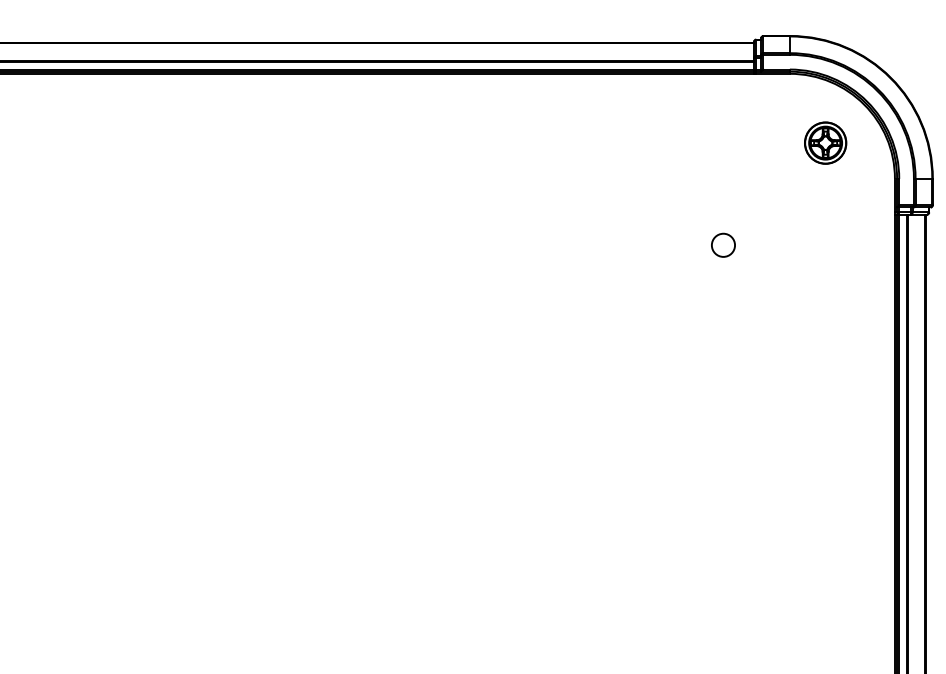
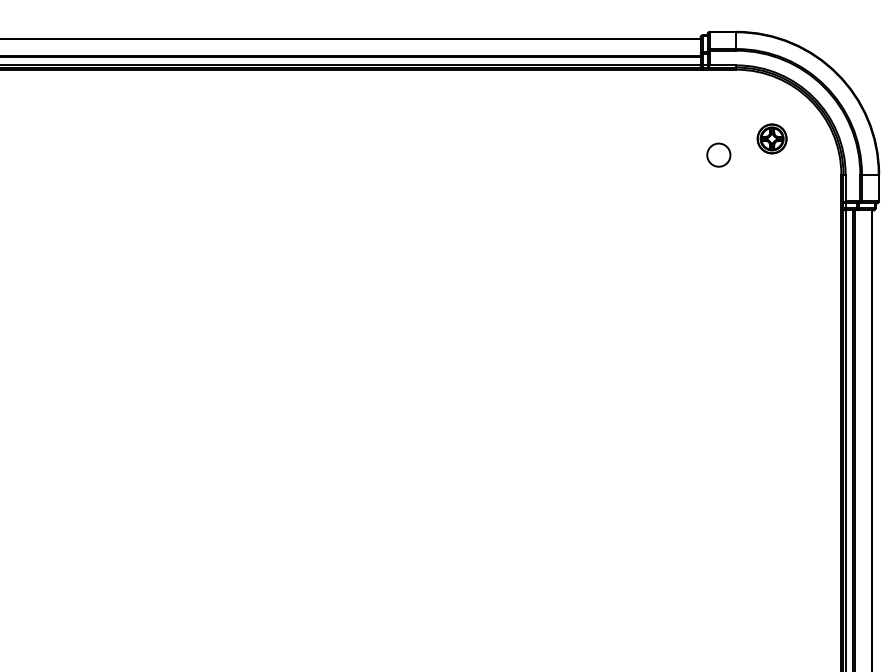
part: (825, 142) -> (771, 138), size x0.7
circle: (723, 244) -> (718, 154), moved

